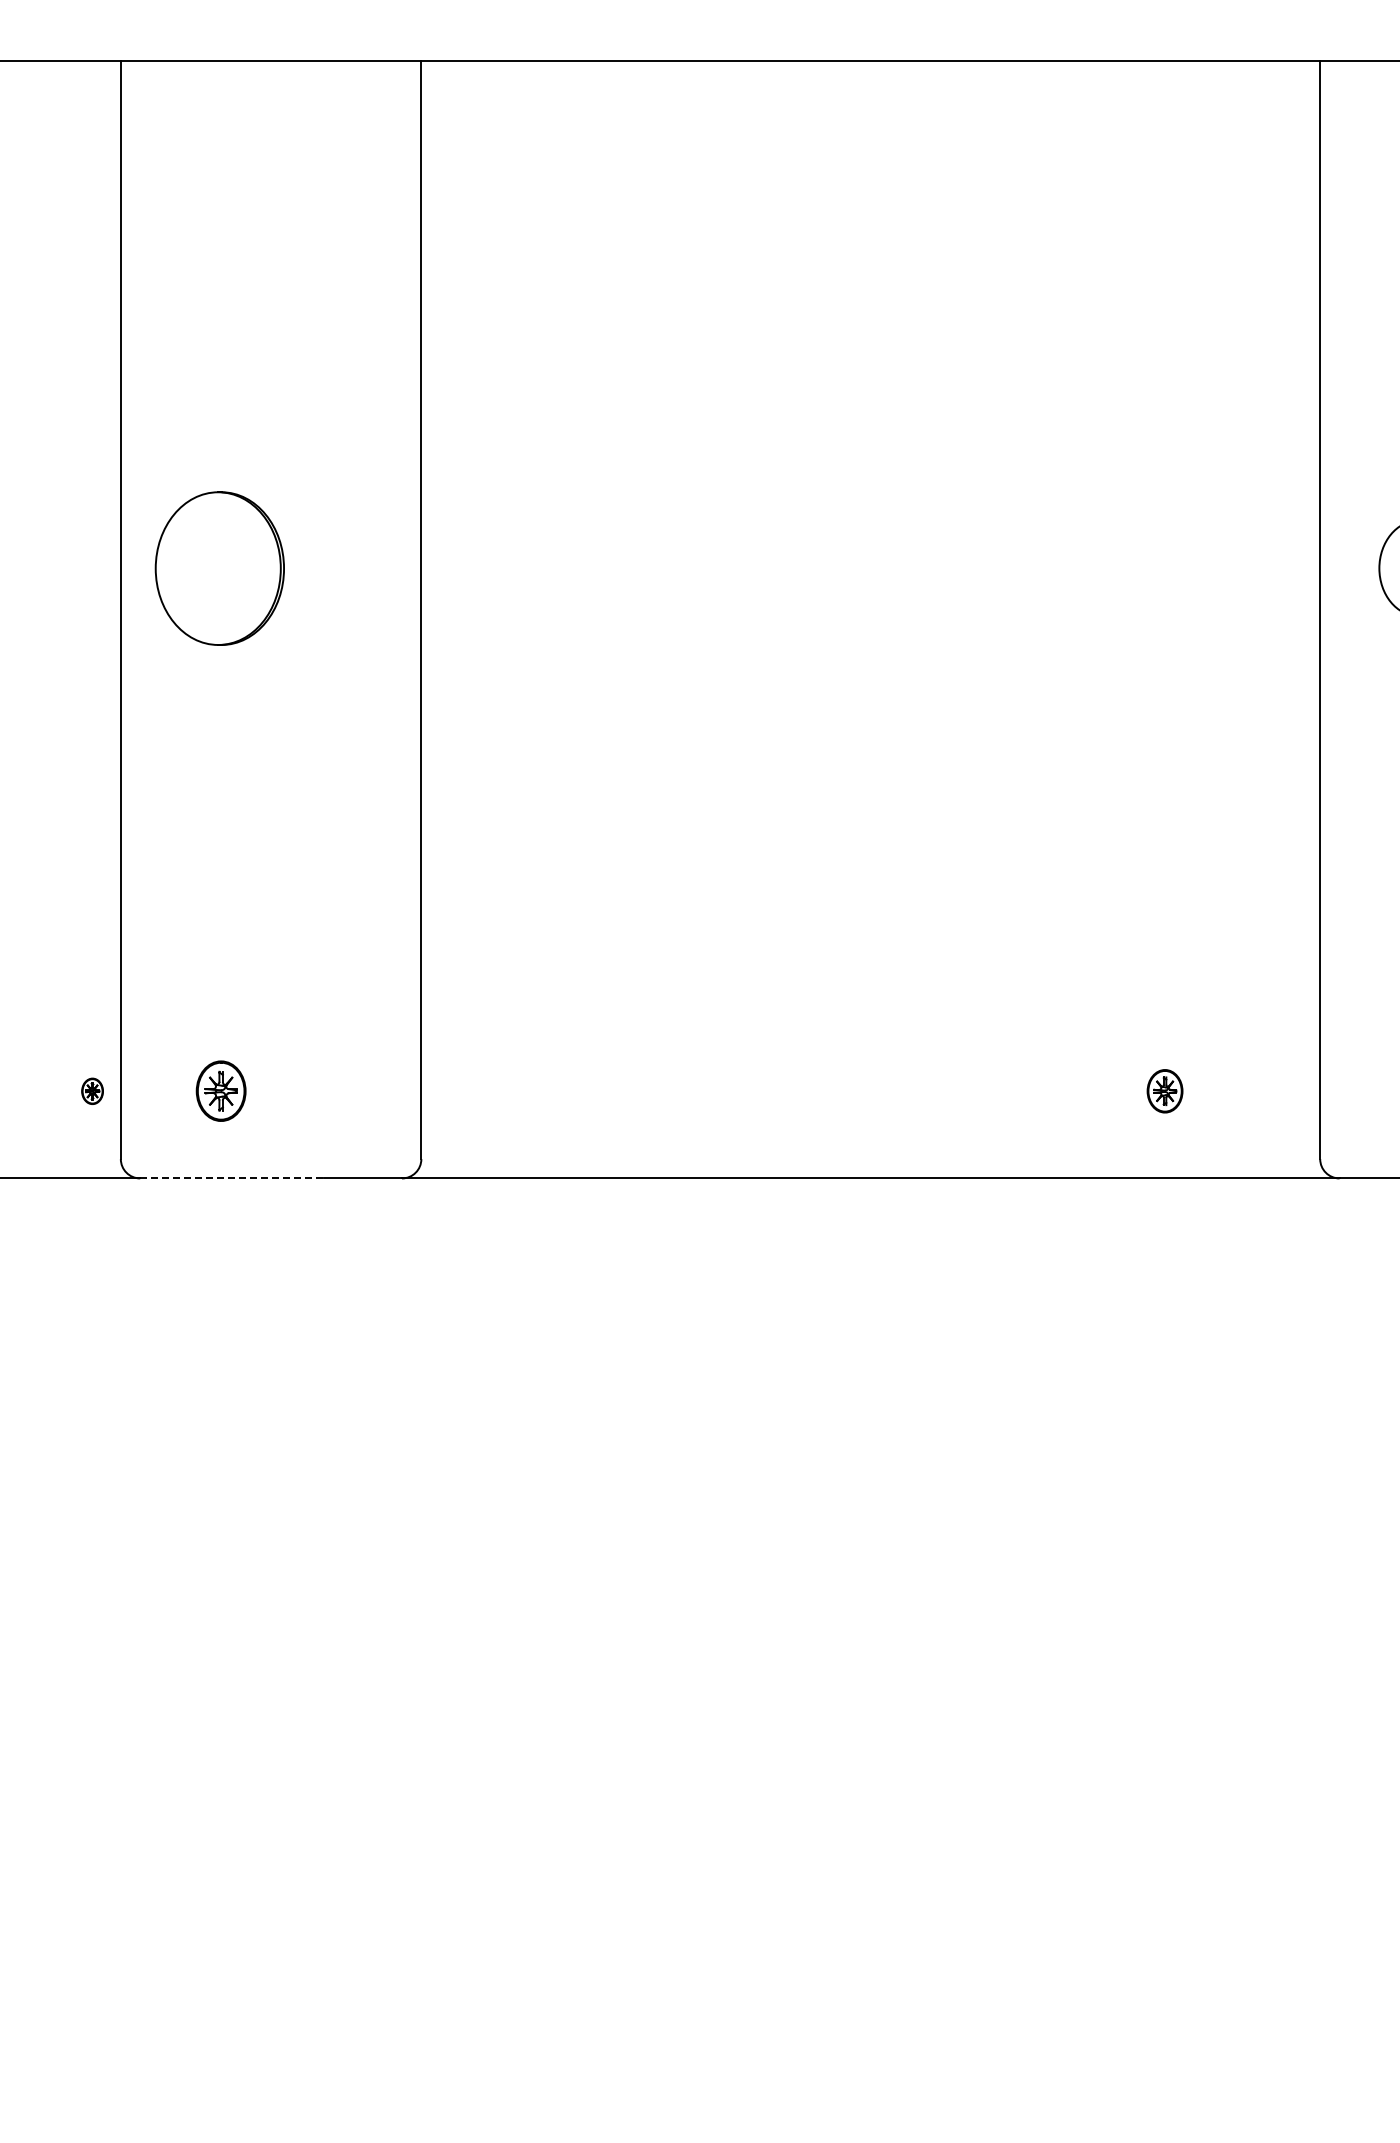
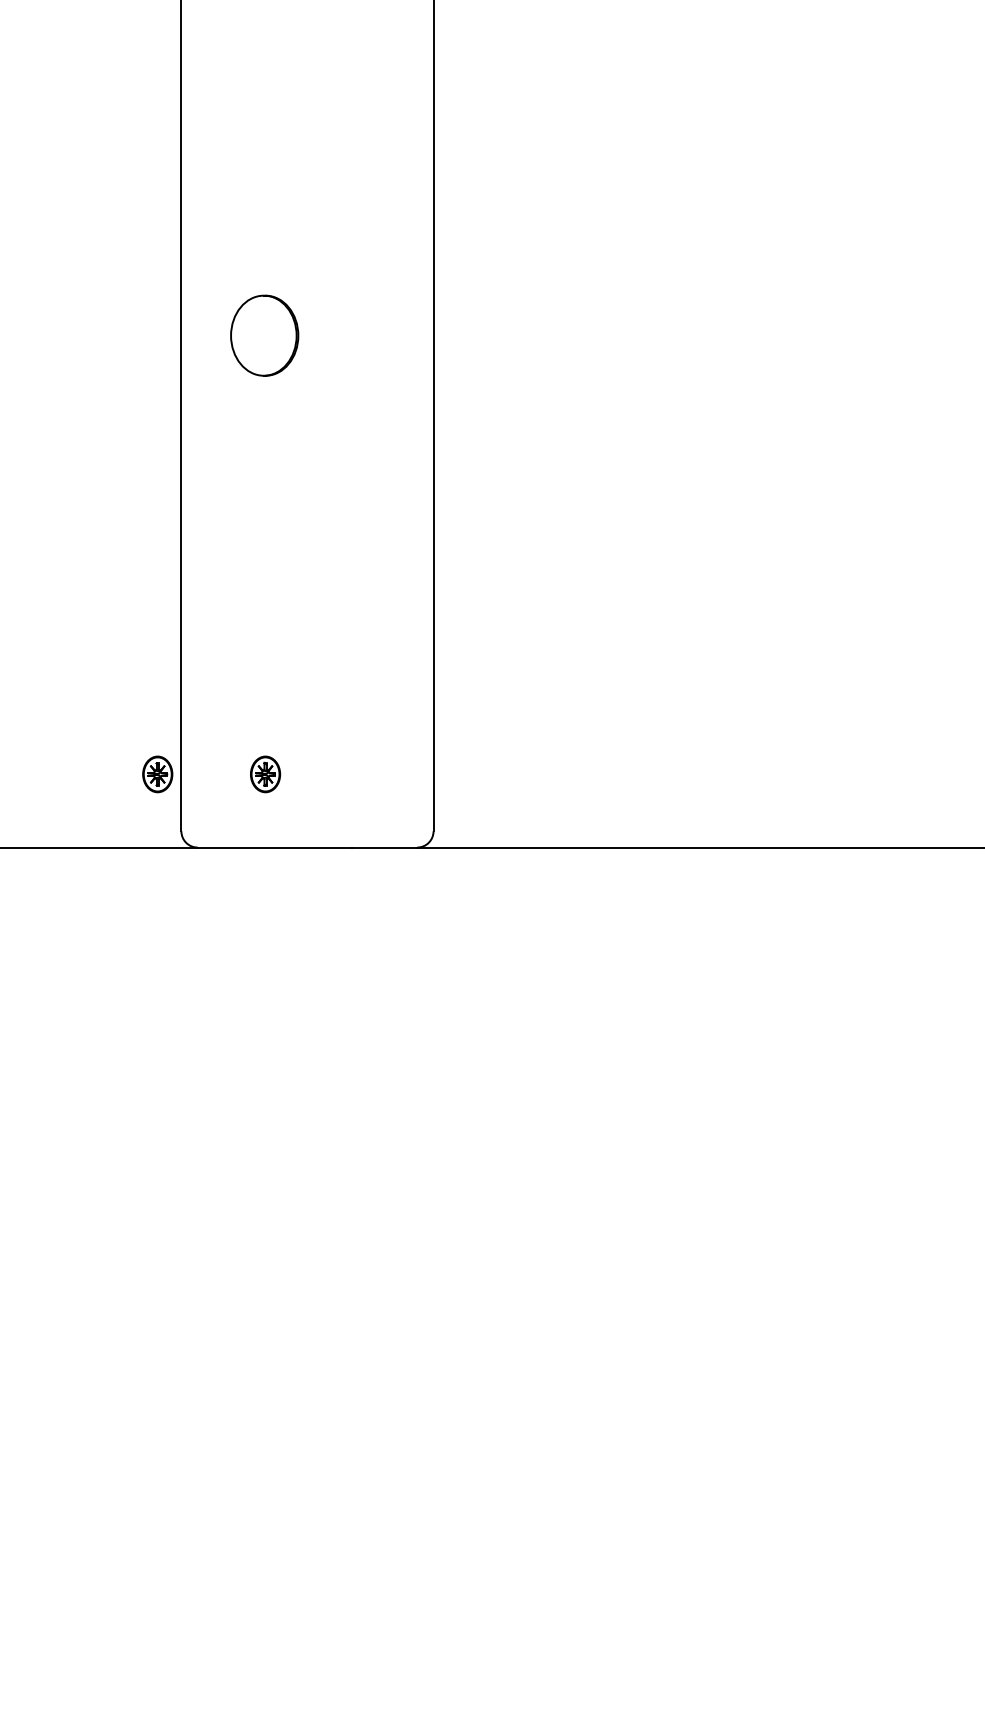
part: (220, 567) -> (265, 334), size x0.62
part: (92, 1091) -> (157, 774), size x1.67
part: (220, 1091) -> (265, 774), size x0.71
line: (232, 1178) -> (275, 847), dashed -> solid

